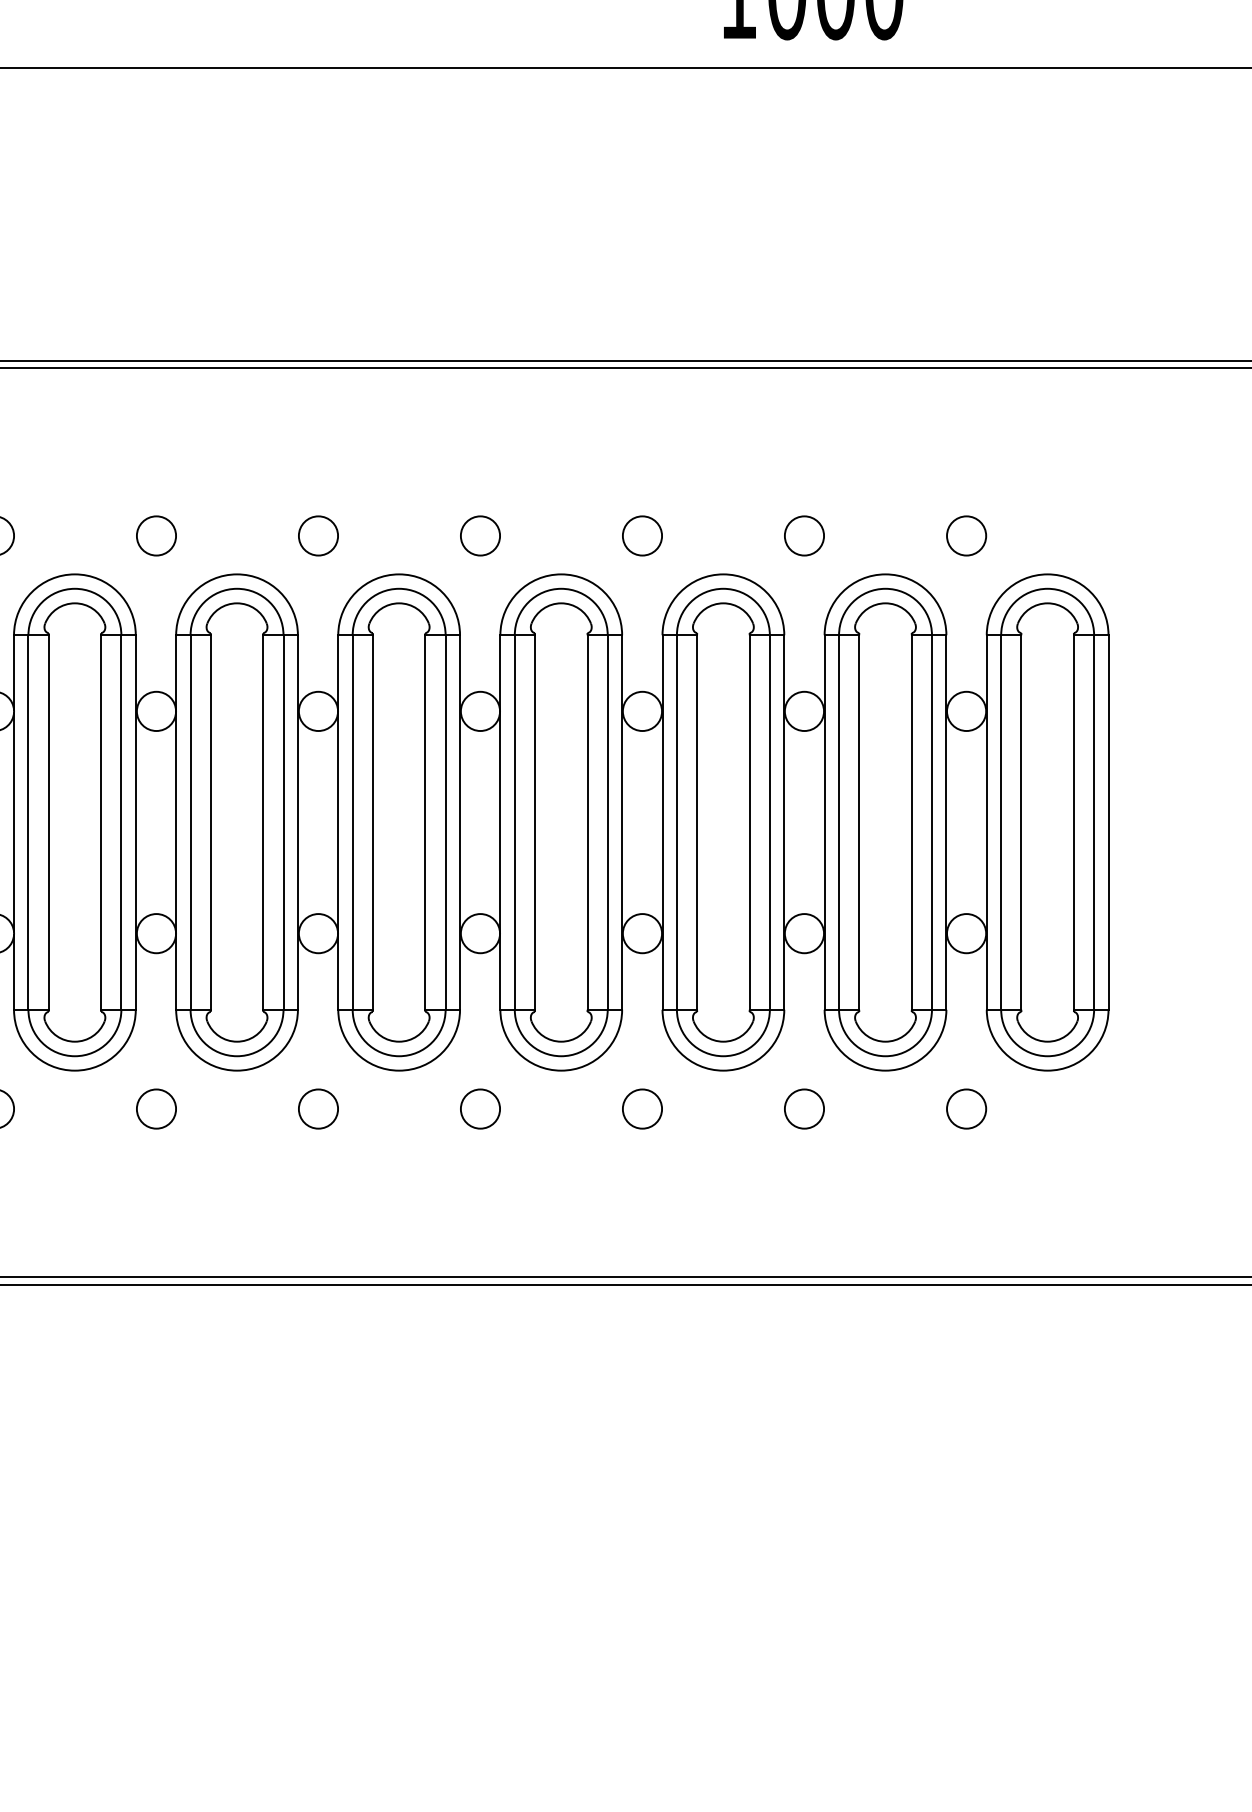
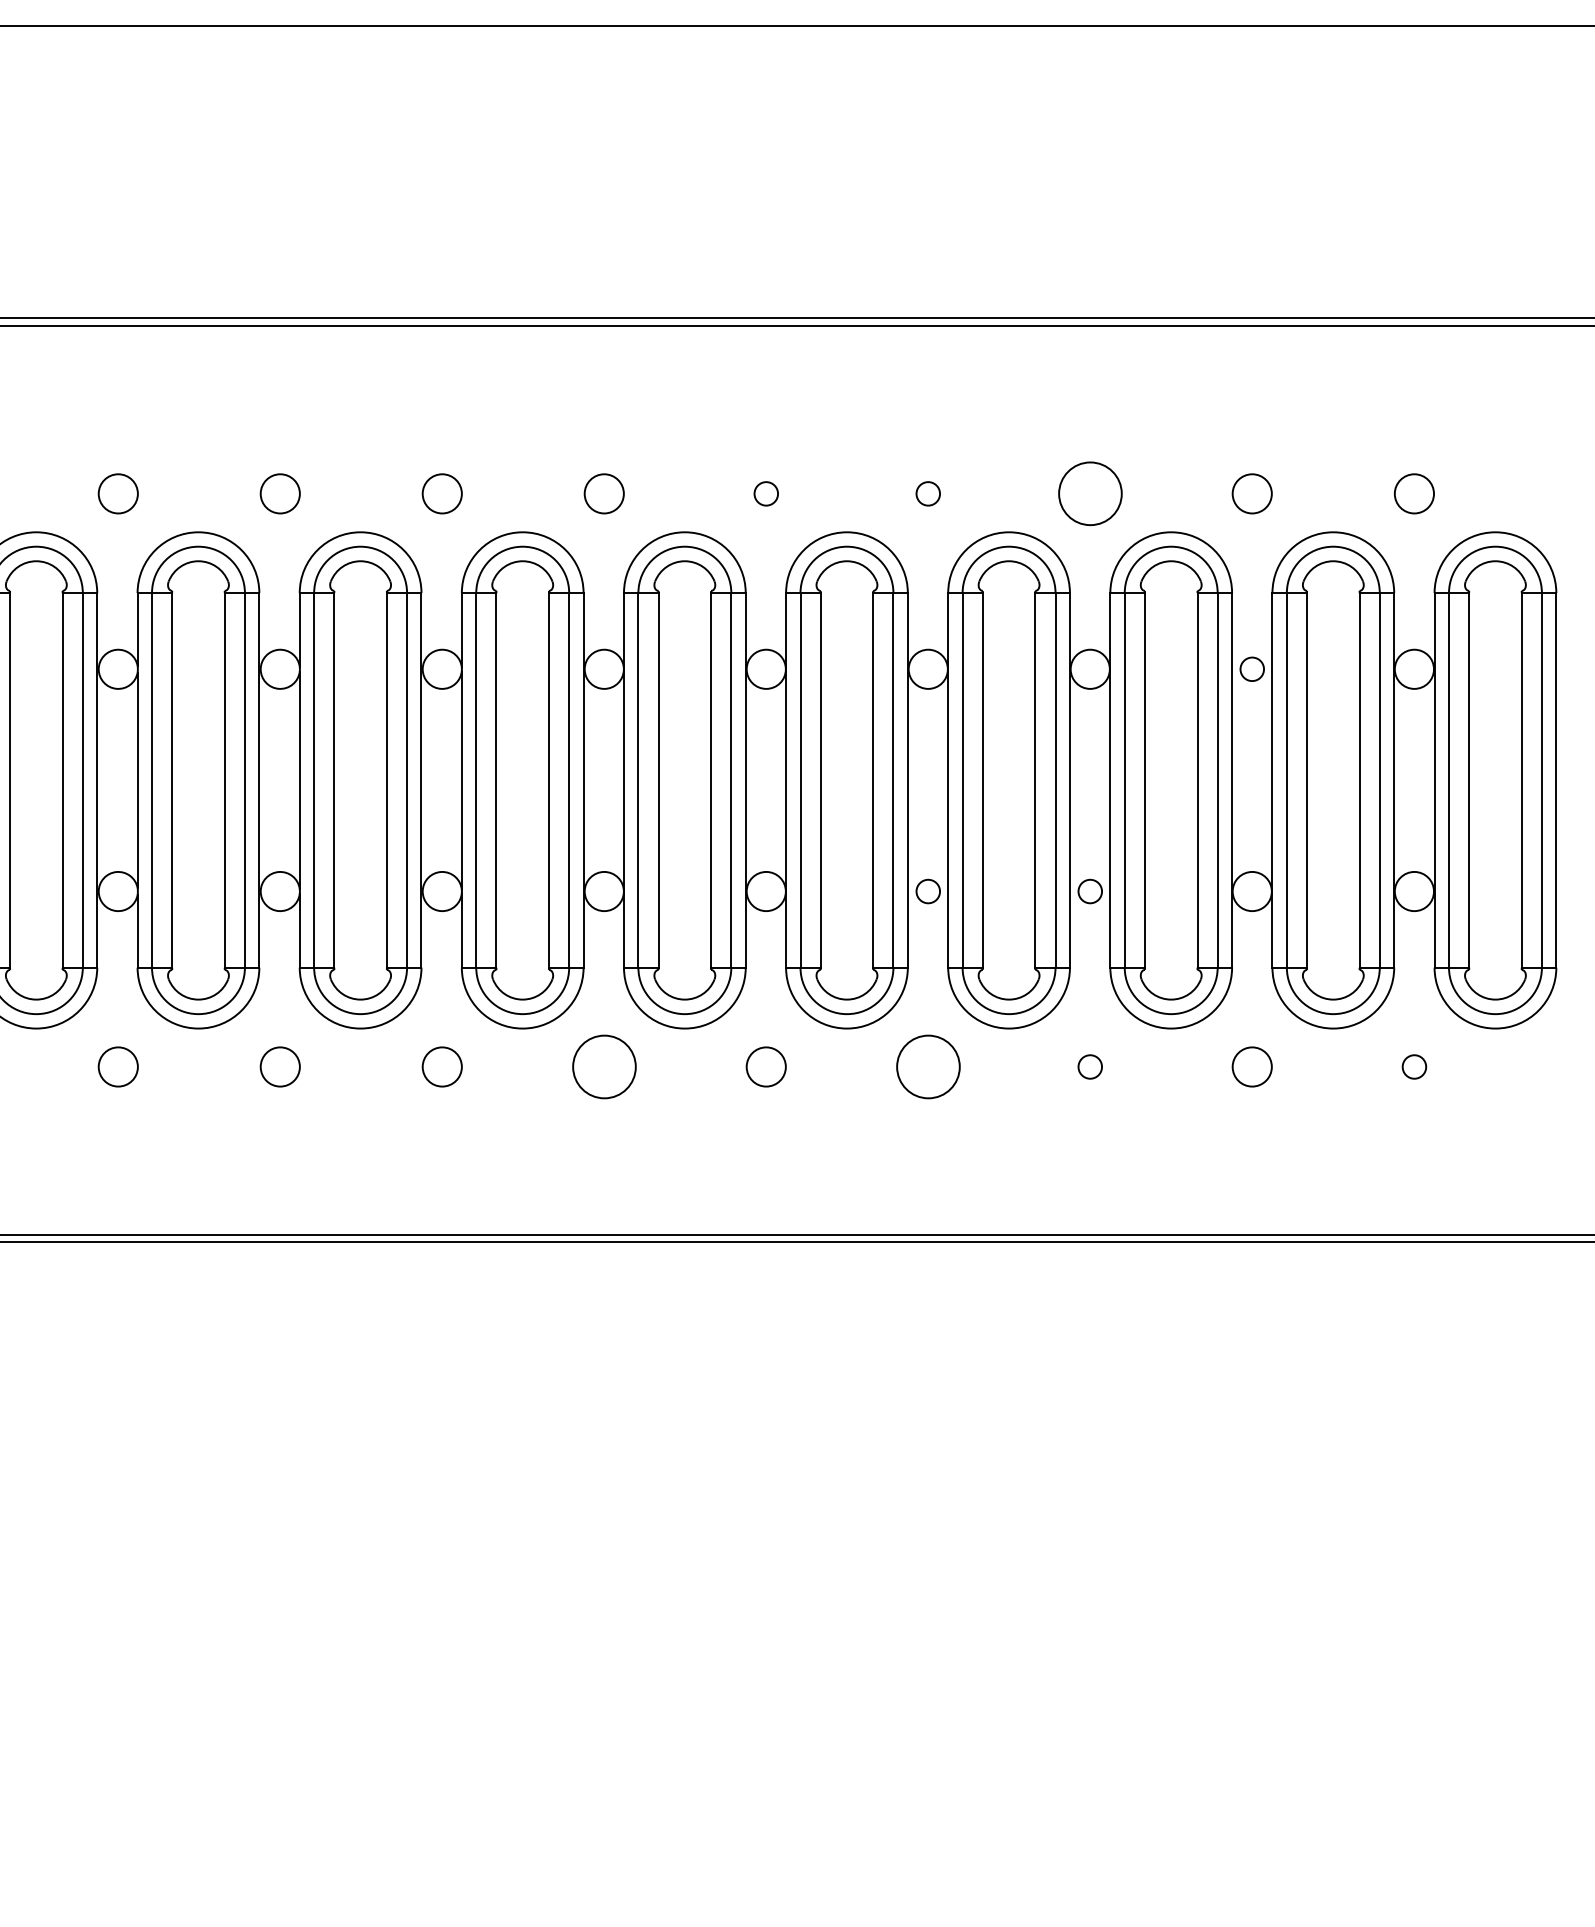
circle: (317, 535) -> (765, 493), size x0.6
circle: (479, 535) -> (927, 493), size x0.6
circle: (641, 535) -> (1089, 493), size x1.6
circle: (803, 710) -> (1251, 668), size x0.6
circle: (479, 933) -> (927, 891), size x0.6
circle: (641, 933) -> (1089, 891), size x0.6
circle: (155, 1108) -> (603, 1066), size x1.6
circle: (479, 1108) -> (927, 1066), size x1.6
circle: (641, 1108) -> (1089, 1066), size x0.6
circle: (966, 1108) -> (1414, 1066), size x0.6

